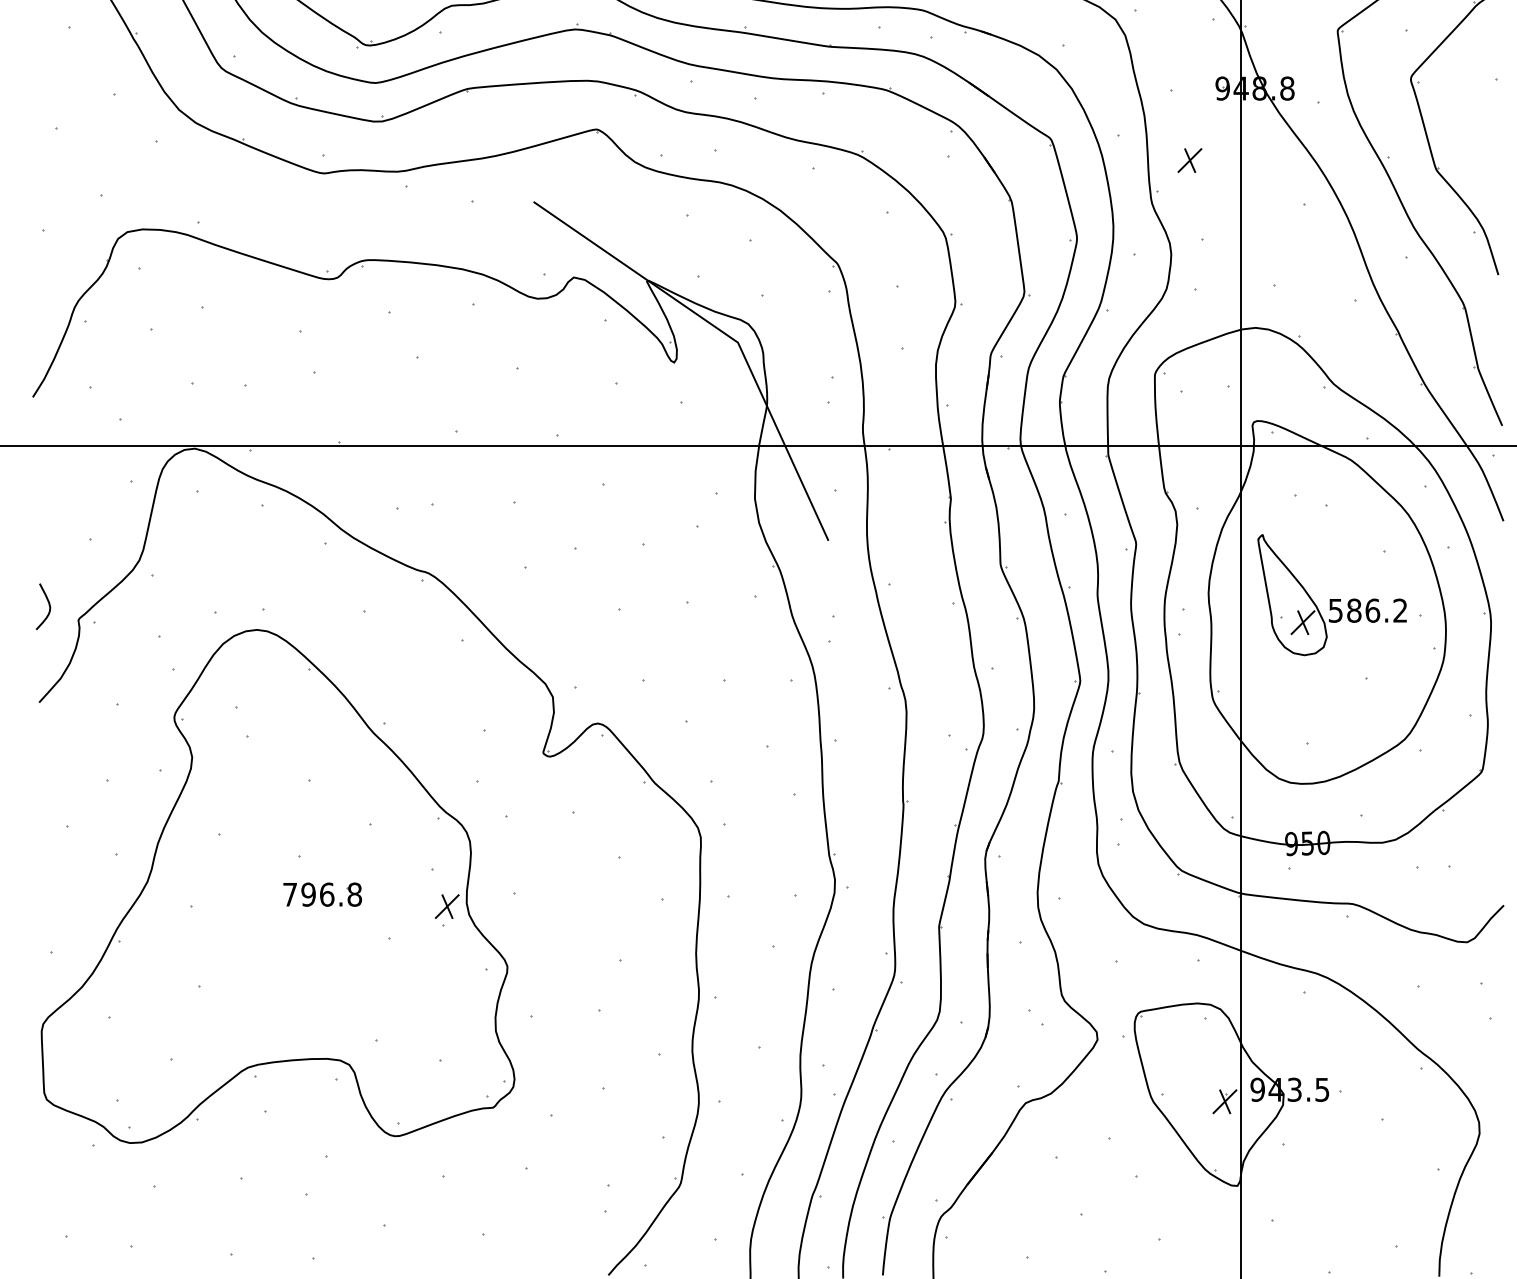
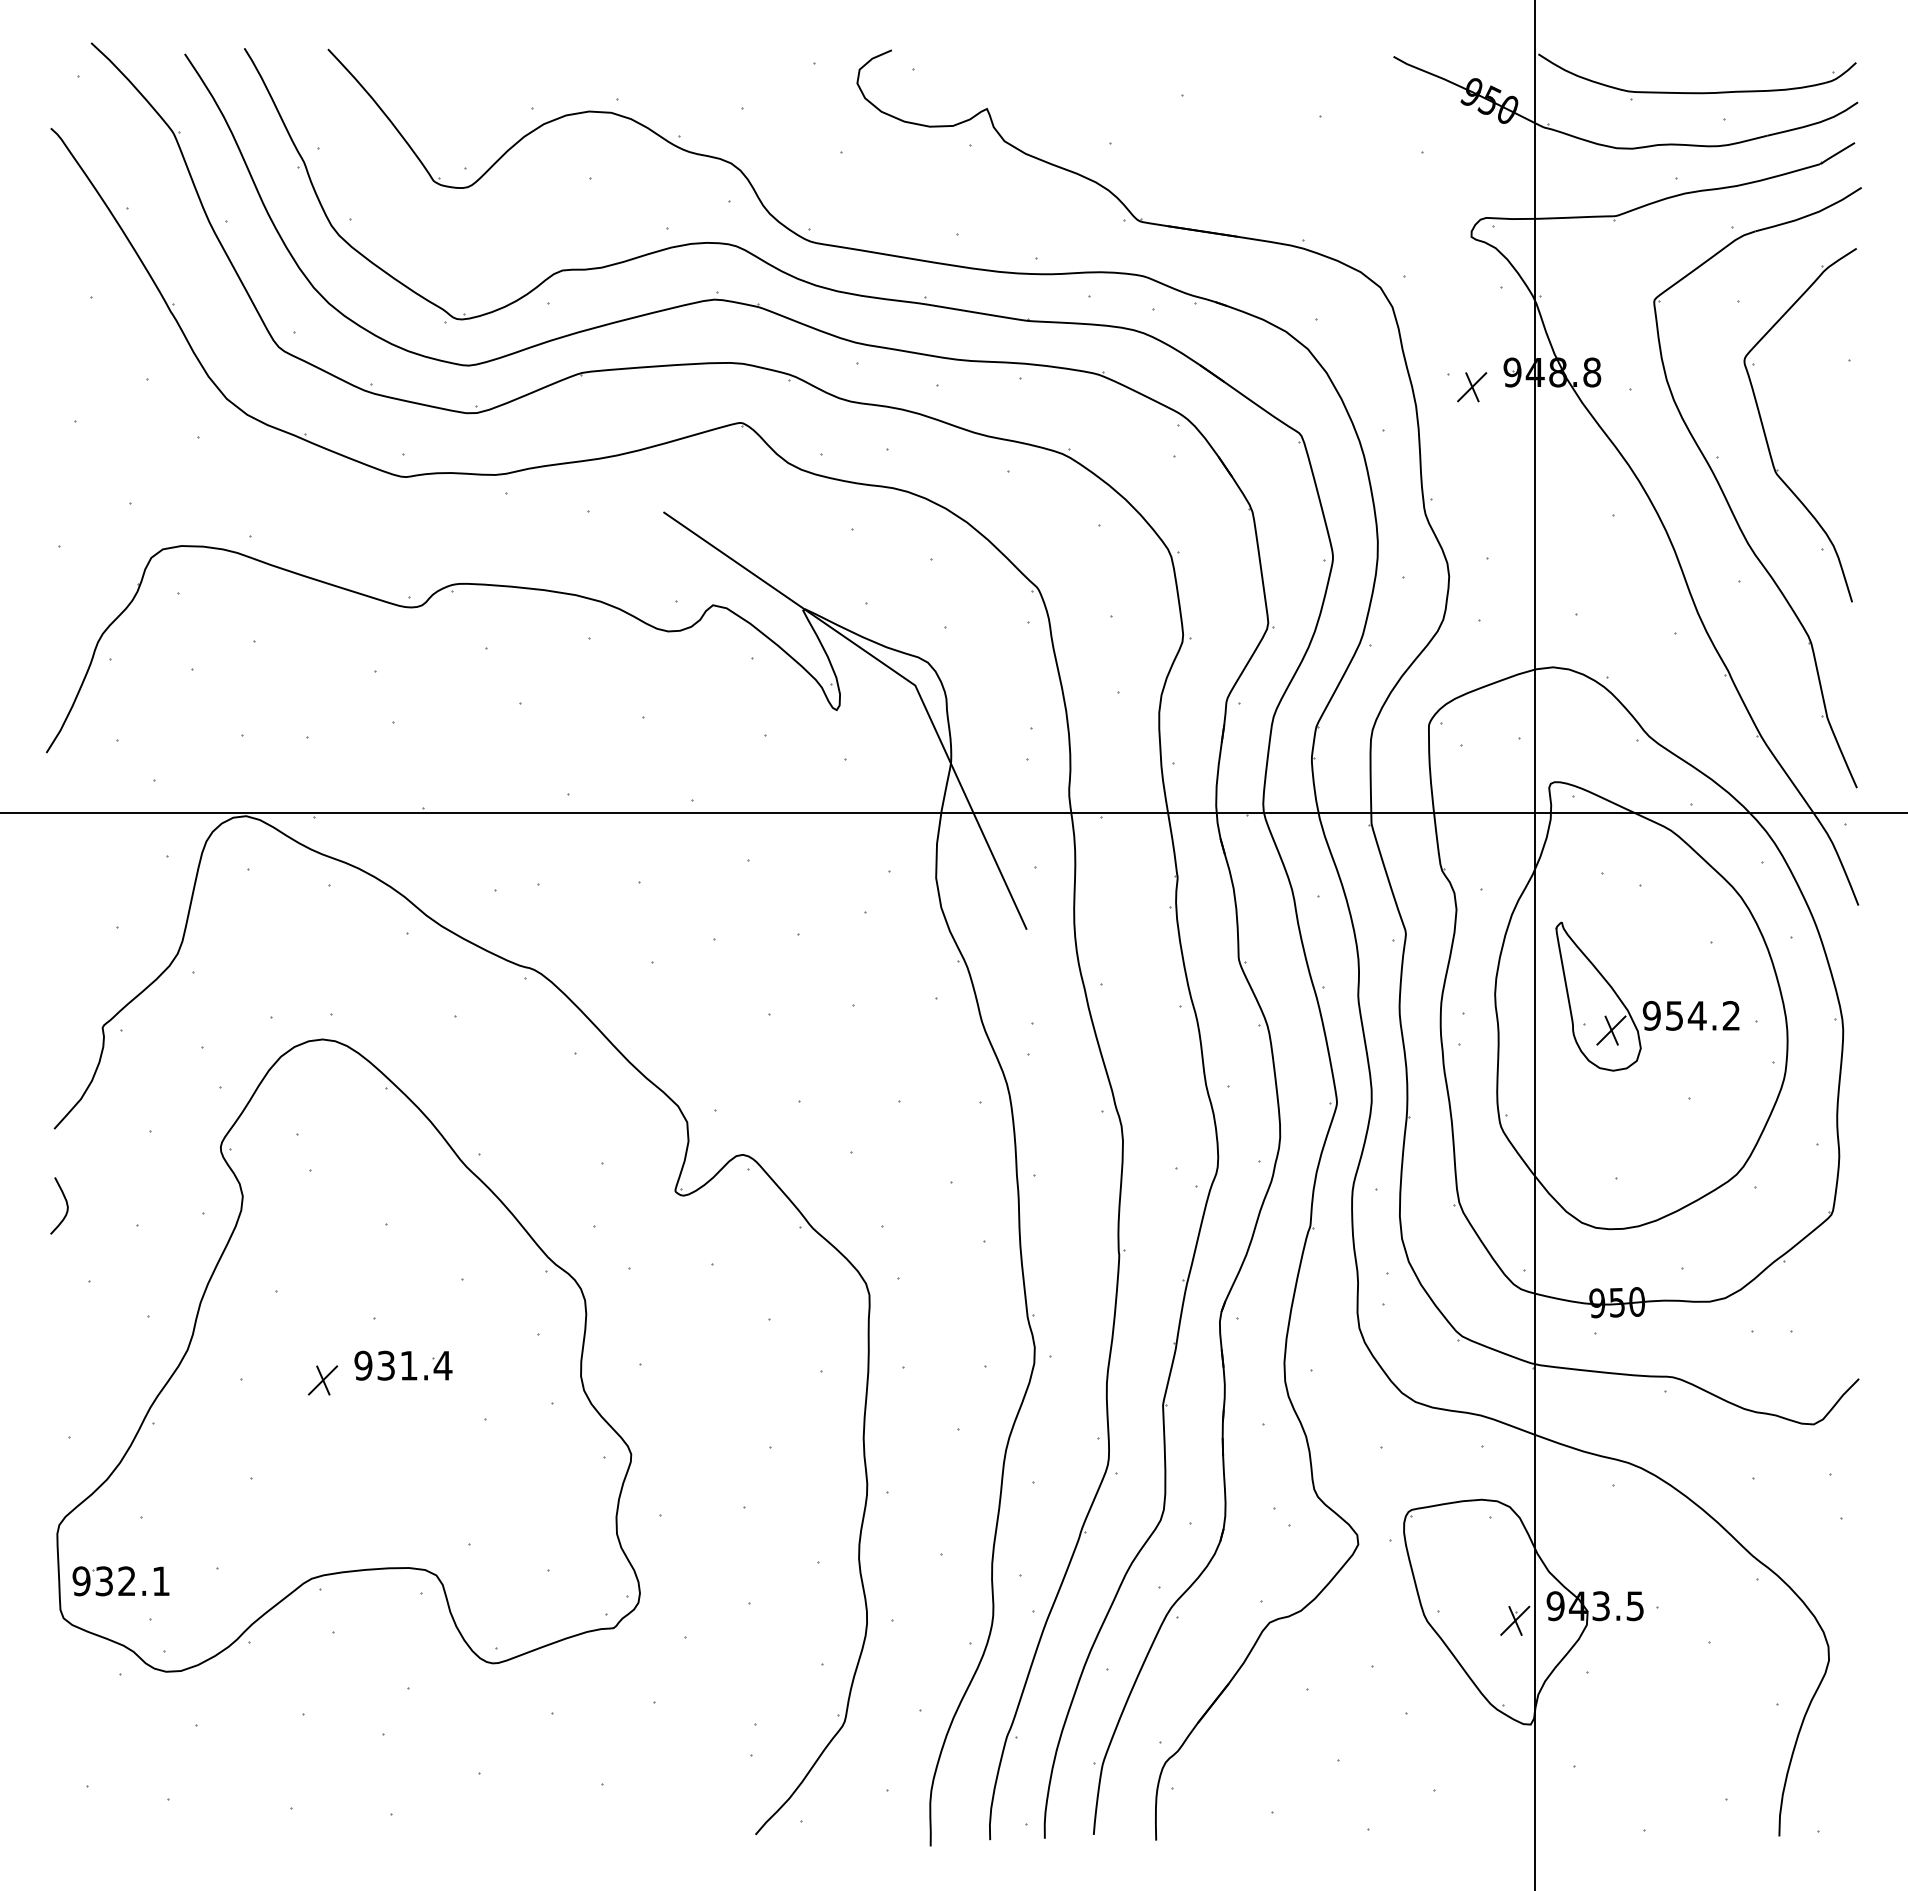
part: (1190, 160) -> (1472, 387), moved
curve: (49, 606) -> (66, 1205), moved
text: (1354, 610) -> (1674, 1015), 586.2 -> 954.2
text: (322, 894) -> (403, 1365), 796.8 -> 931.4
part: (447, 906) -> (323, 1380), moved
part: (92, 1069) -> (120, 1581), added

